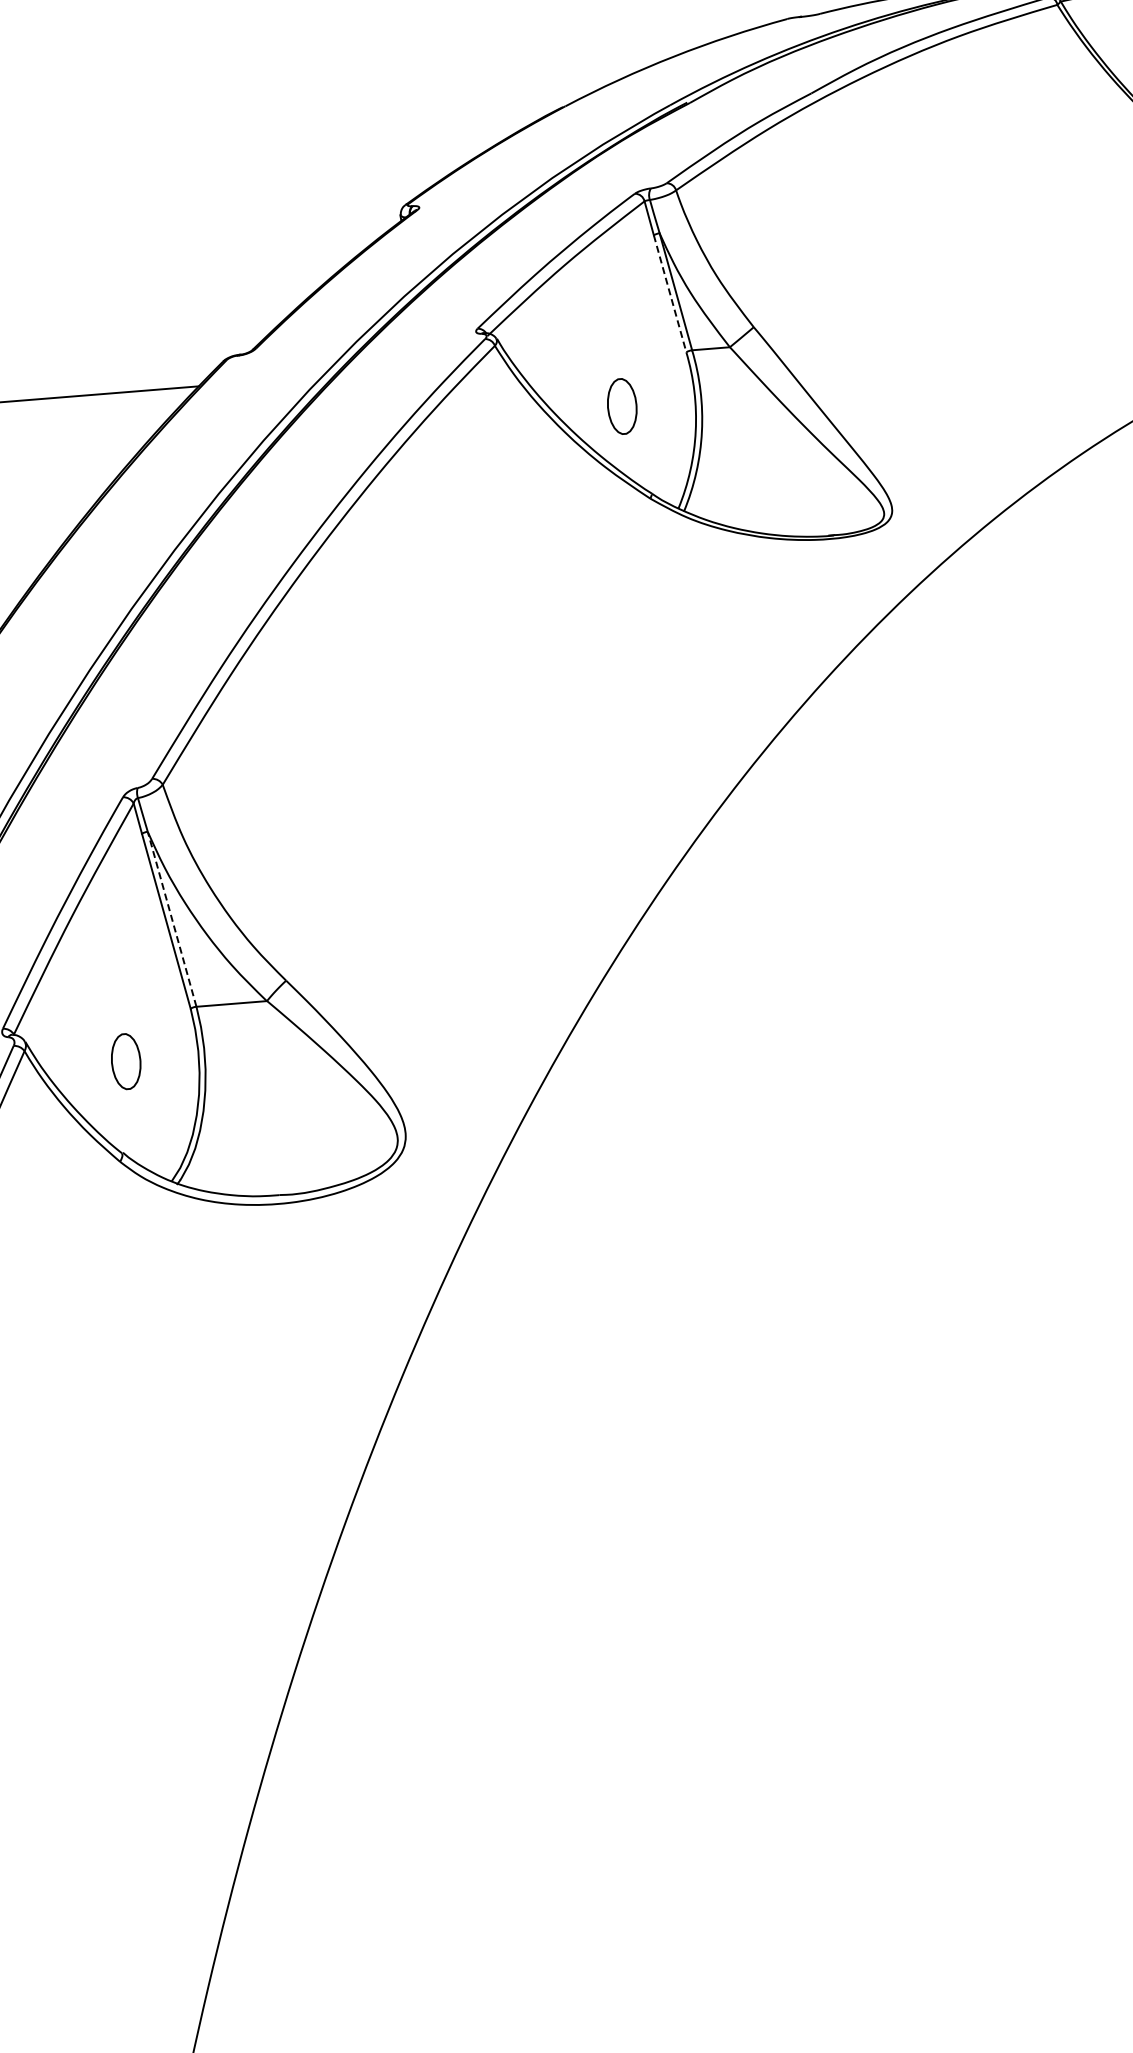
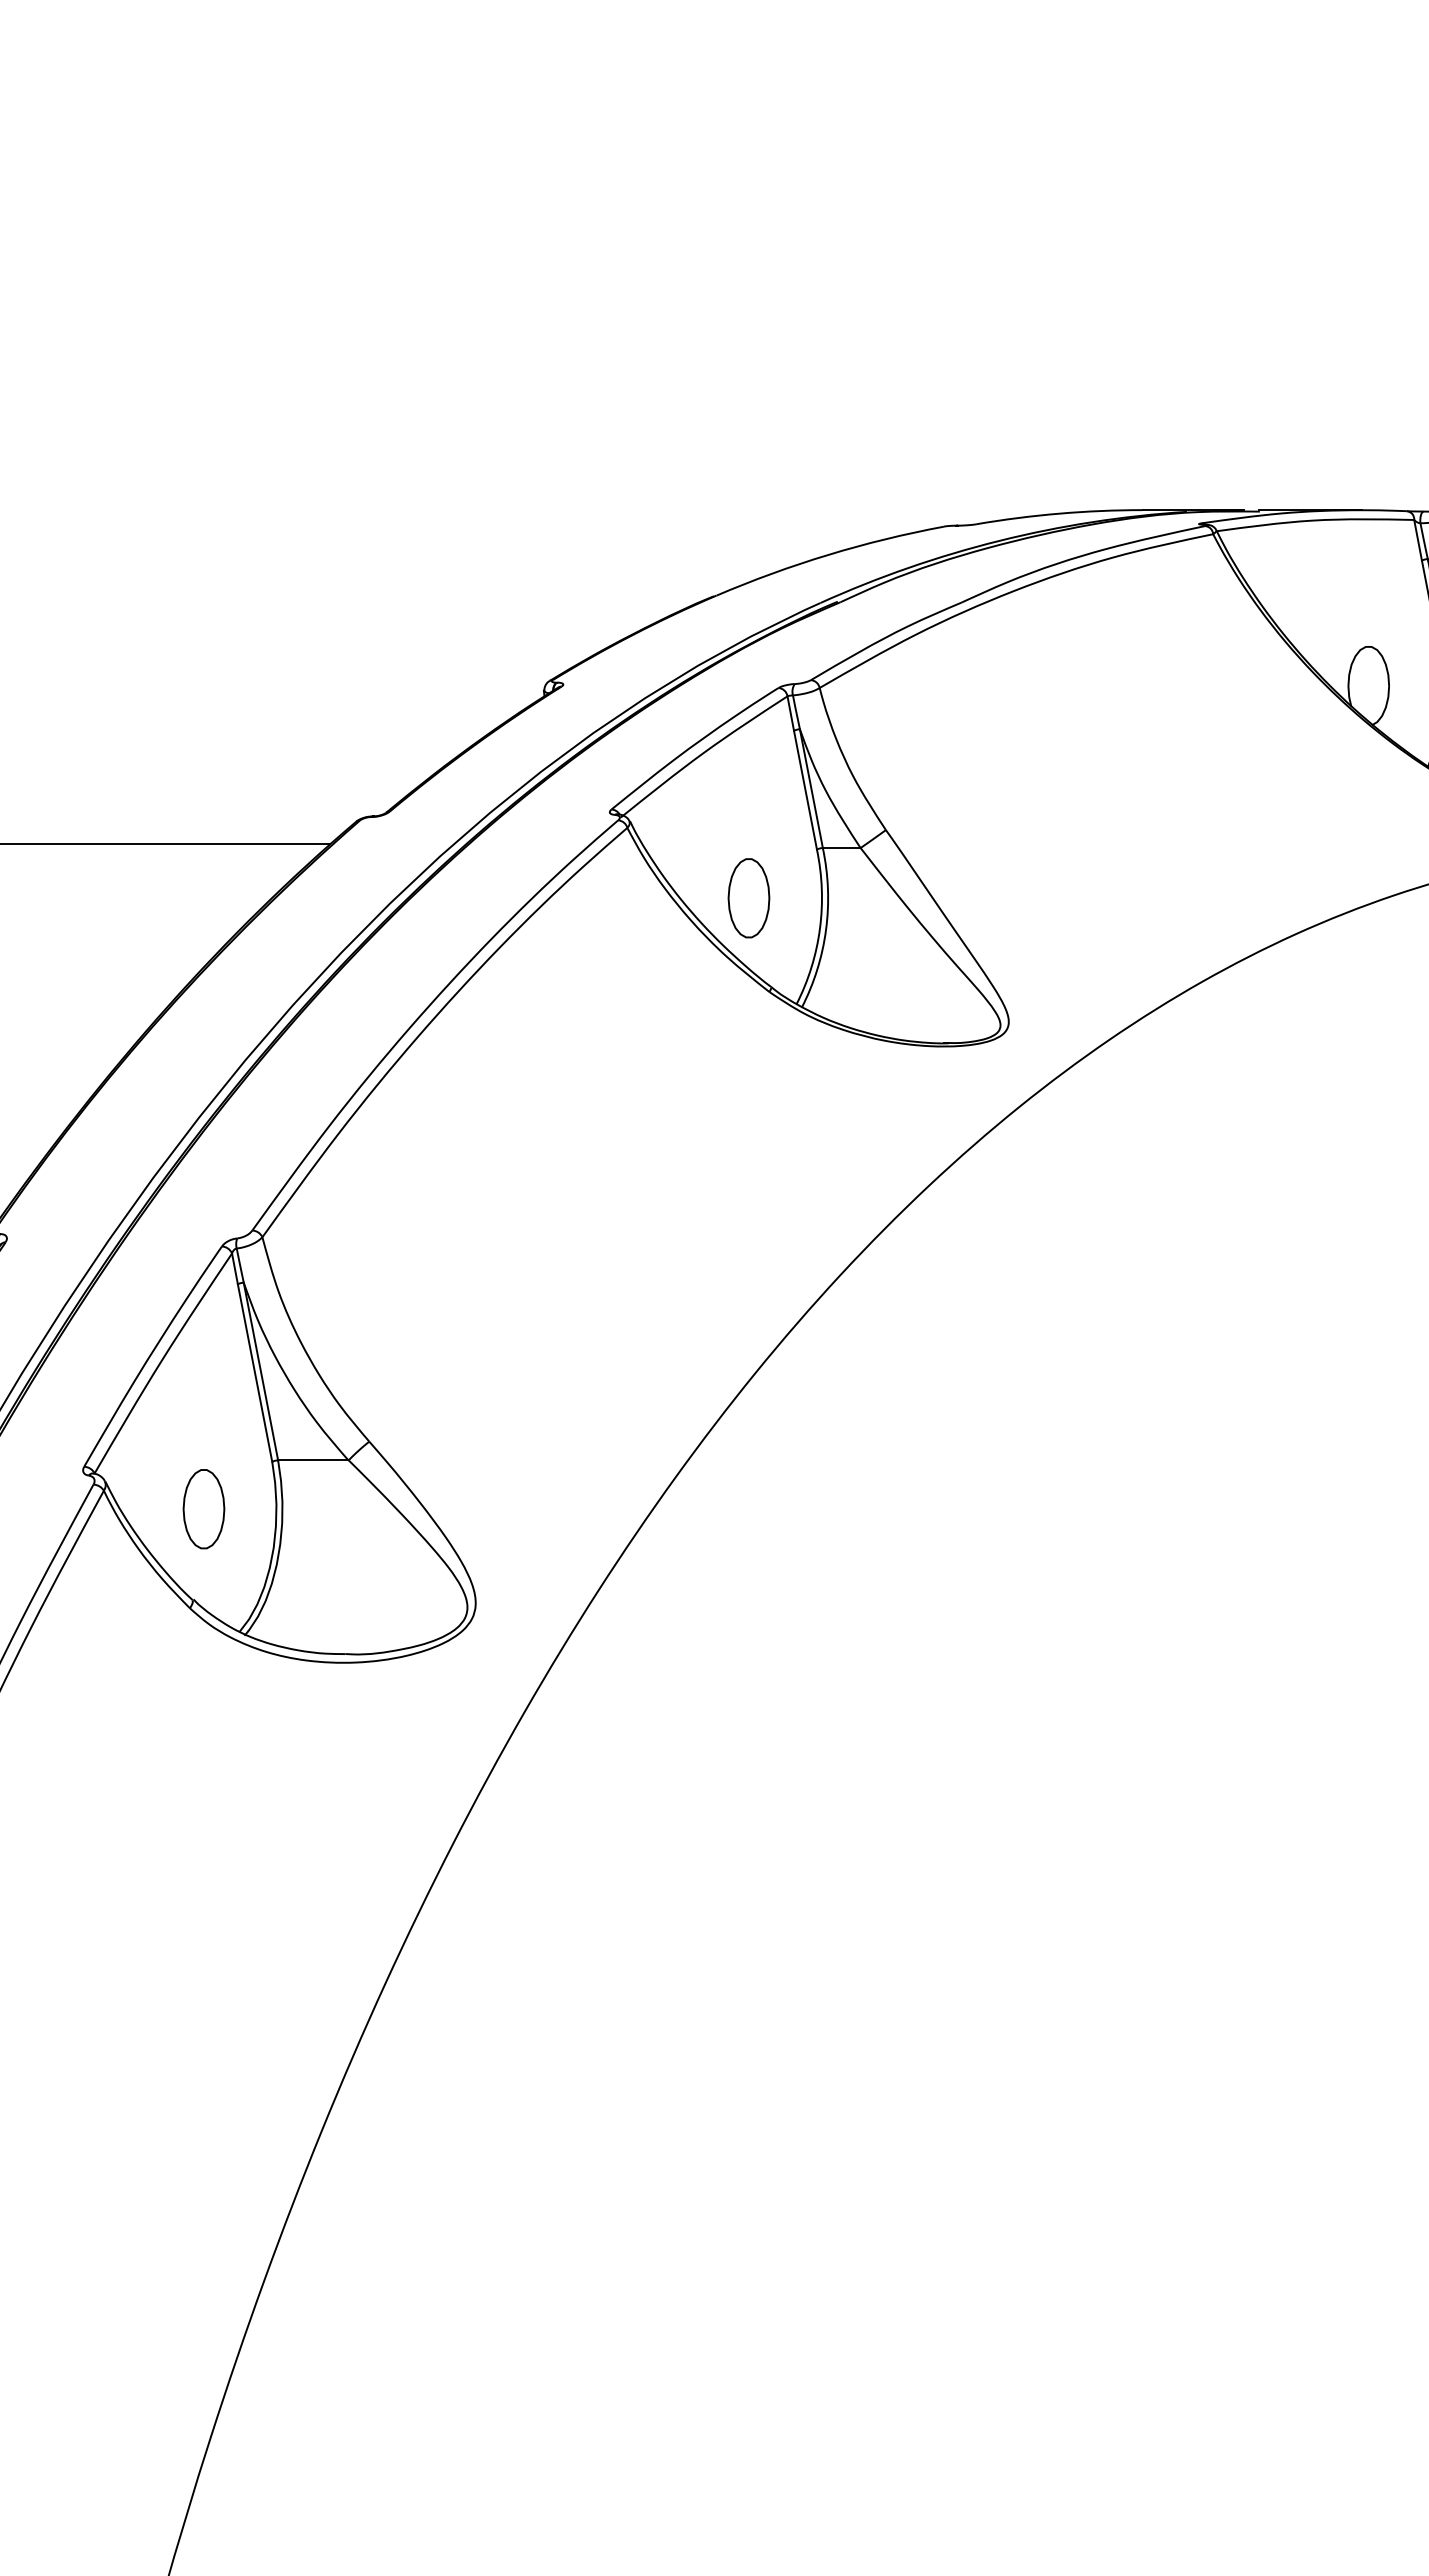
line: (670, 294) -> (805, 790), dashed -> solid
part: (621, 406) -> (748, 898), size x1.43
line: (171, 919) -> (260, 1371), dashed -> solid
part: (125, 1061) -> (203, 1509), size x1.43

